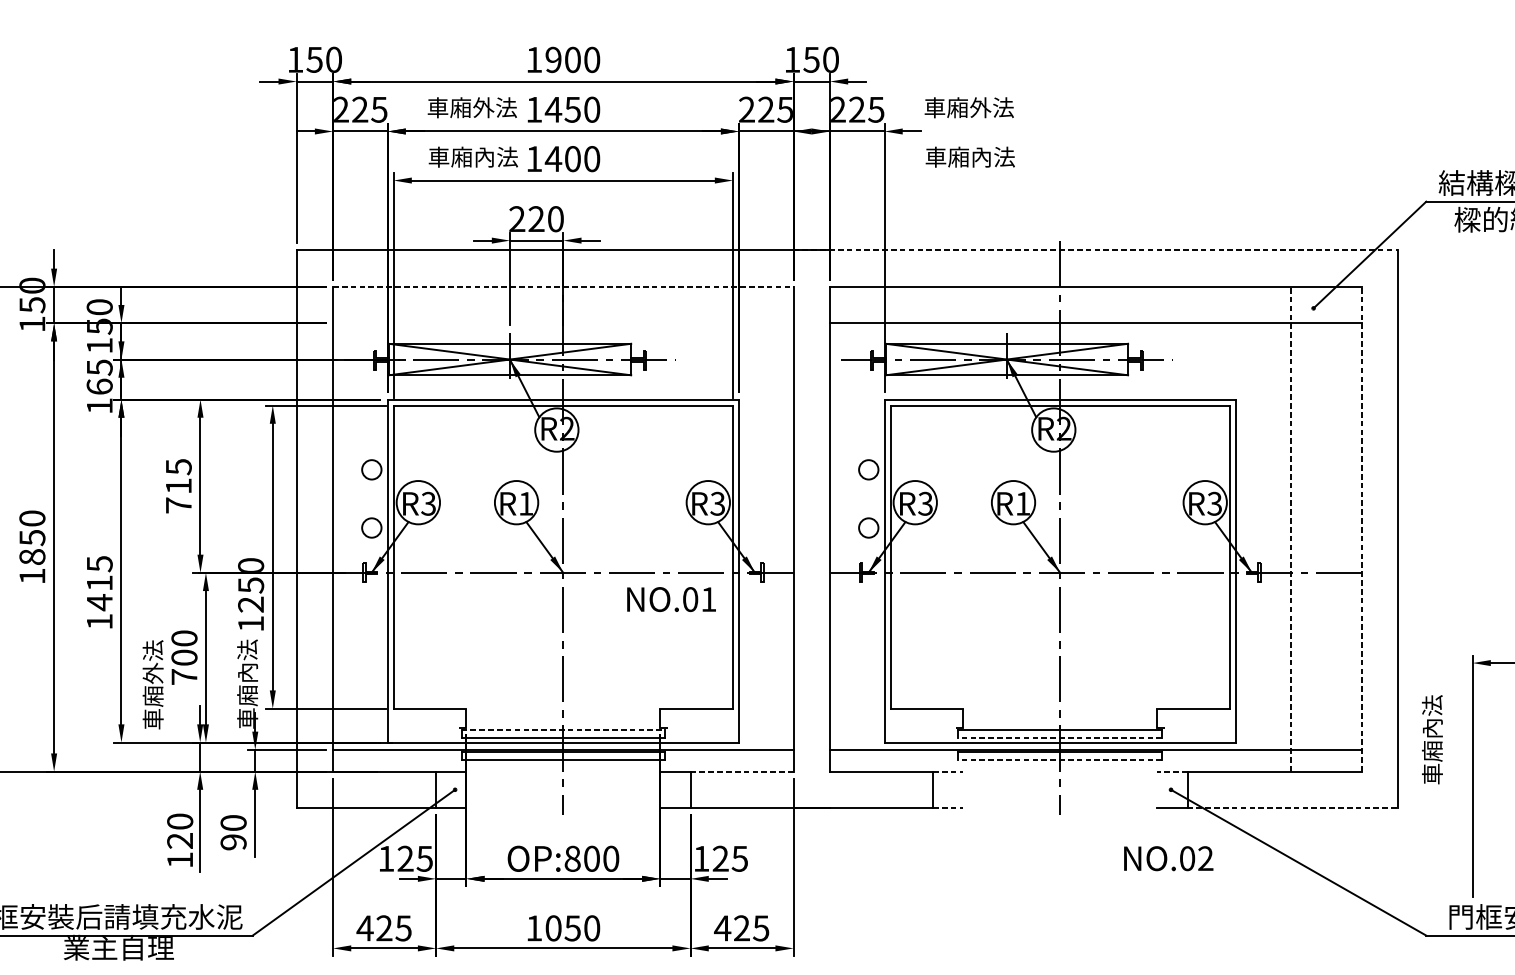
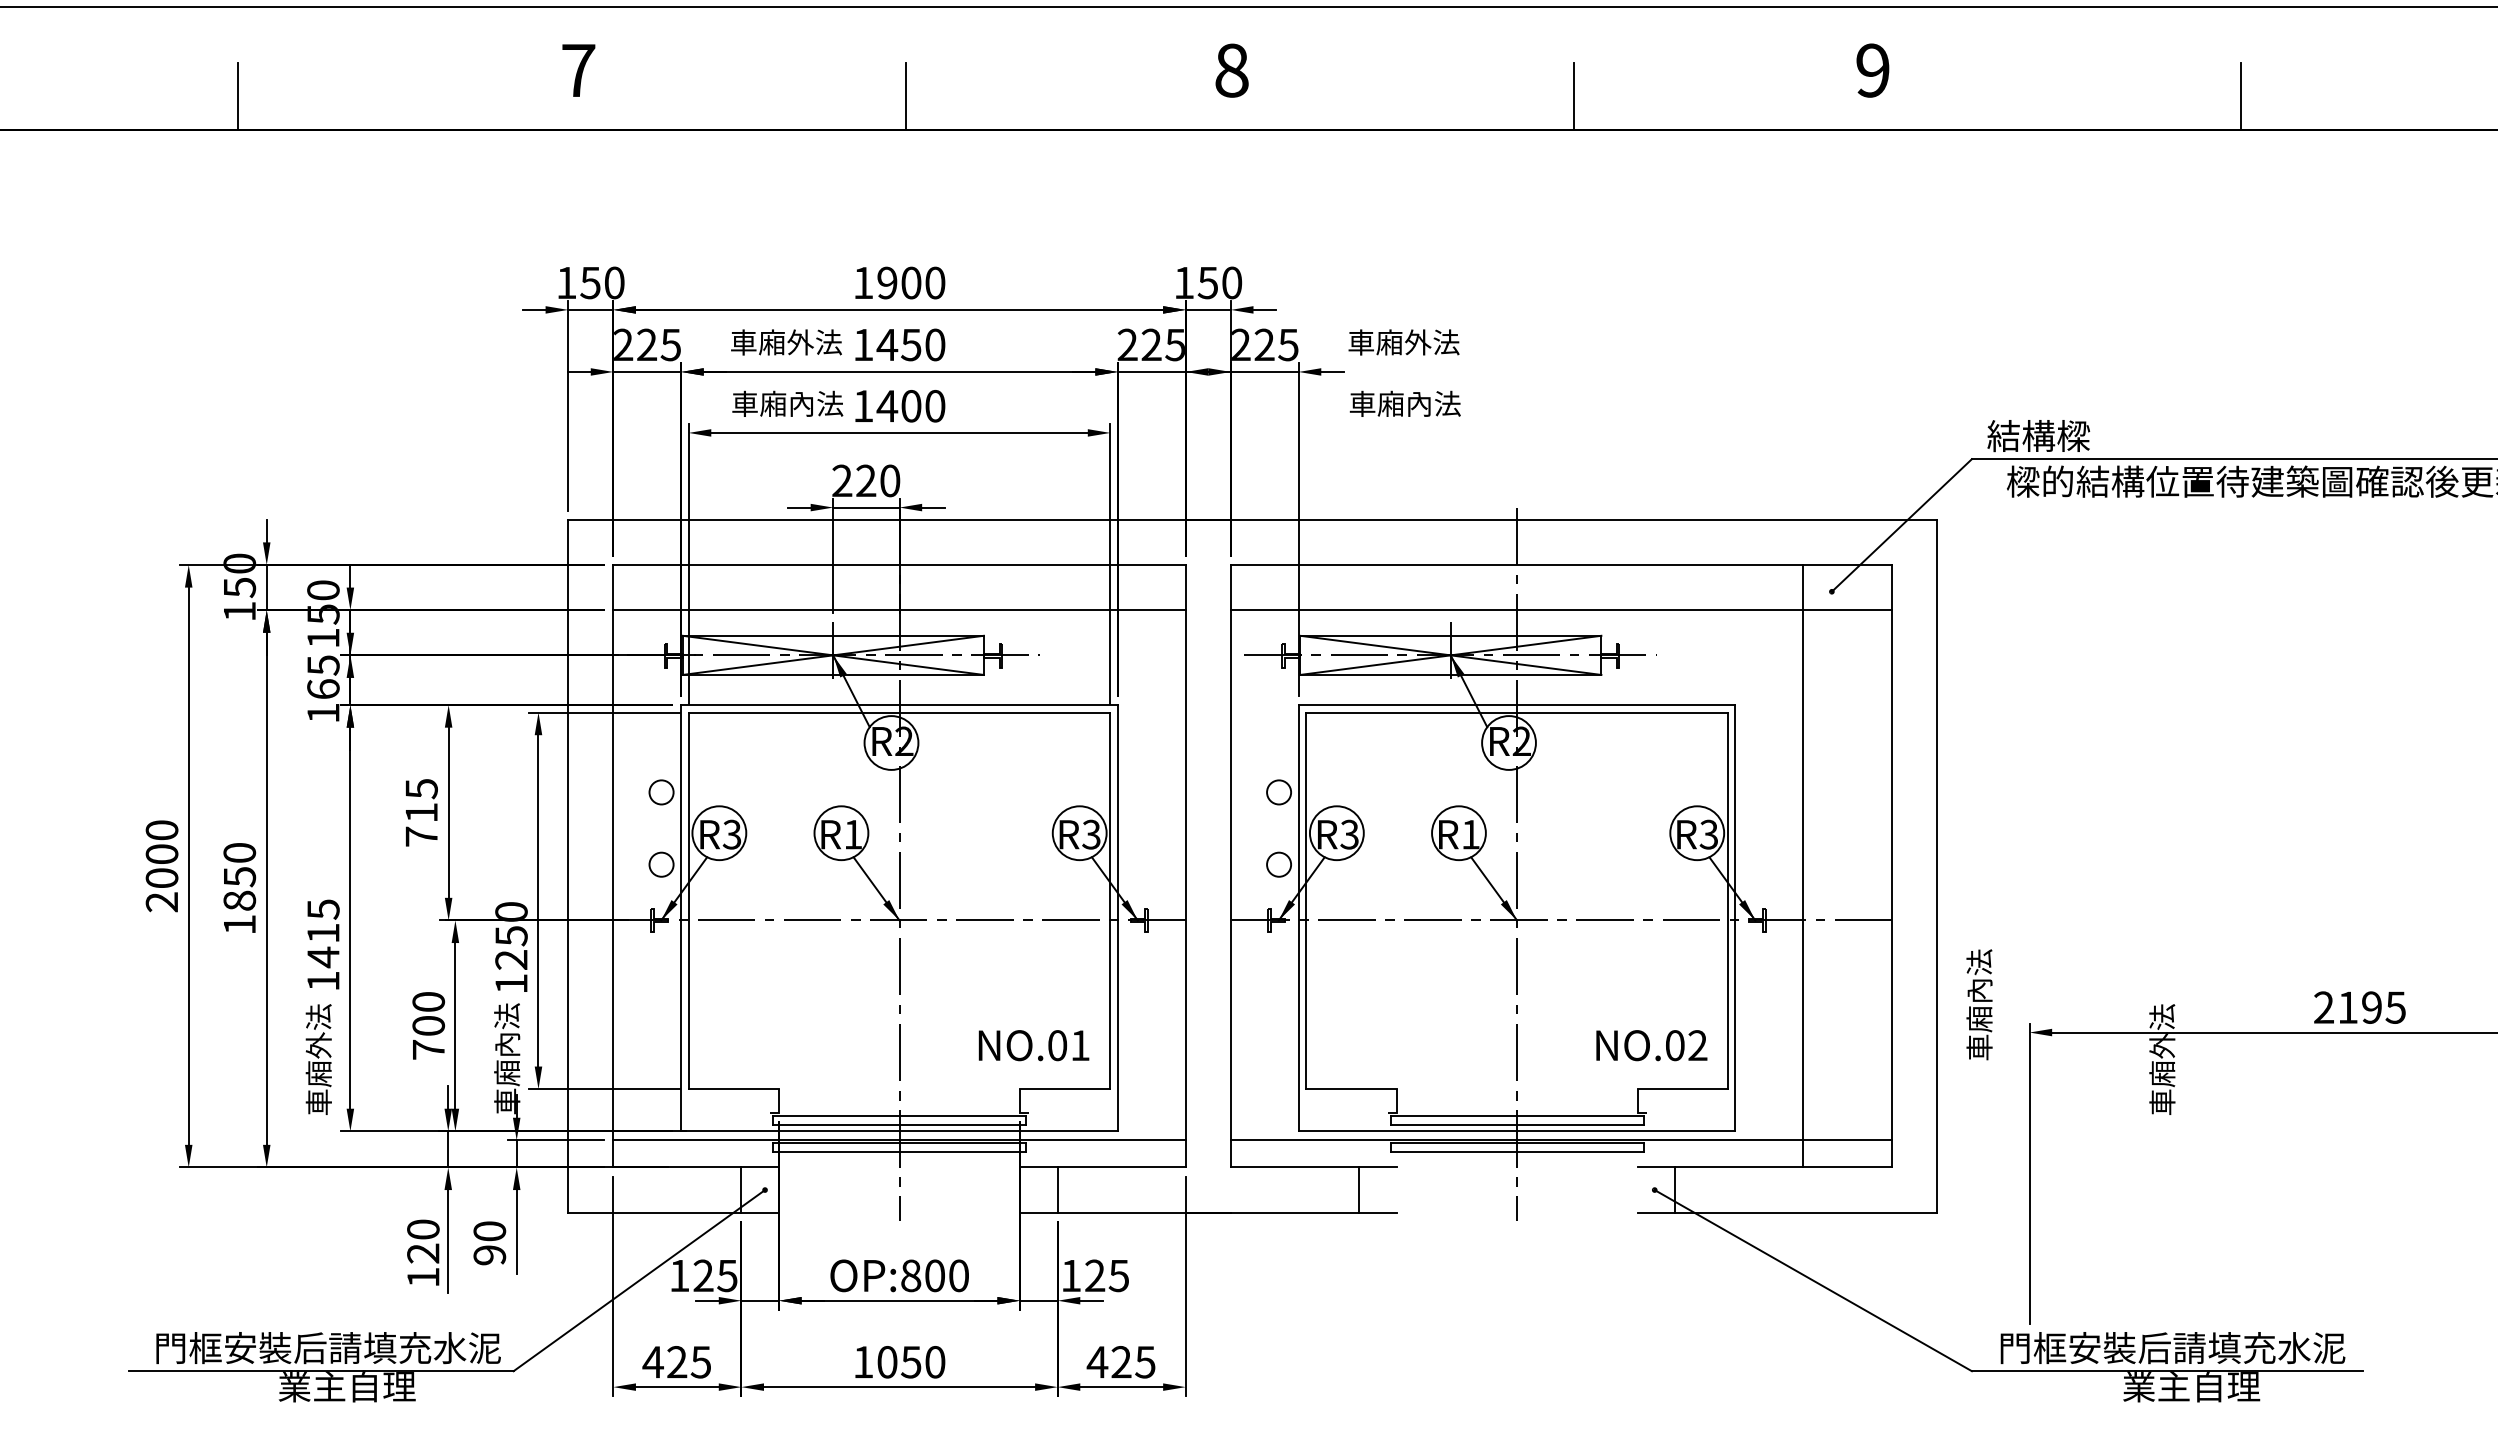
line: (1096, 250) -> (1561, 519), dashed -> solid
line: (564, 287) -> (900, 565), dashed -> solid
line: (563, 323) -> (899, 610), added
line: (1290, 528) -> (1803, 865), dashed -> solid
line: (1362, 528) -> (1892, 865), dashed -> solid
text: (671, 599) -> (1033, 1045), moved
text: (152, 684) -> (318, 1059), moved
line: (563, 729) -> (899, 1115), dashed -> solid
line: (1060, 737) -> (1517, 1125), dashed -> solid
text: (1432, 739) -> (1979, 1004), moved
line: (1060, 759) -> (1517, 1152), dashed -> solid
line: (741, 771) -> (1121, 1167), dashed -> solid
line: (947, 771) -> (1377, 1167), dashed -> solid
line: (1172, 771) -> (1656, 1167), dashed -> solid
line: (947, 807) -> (1377, 1212), dashed -> solid
line: (1293, 807) -> (1806, 1212), dashed -> solid
text: (1168, 858) -> (1651, 1045), moved

